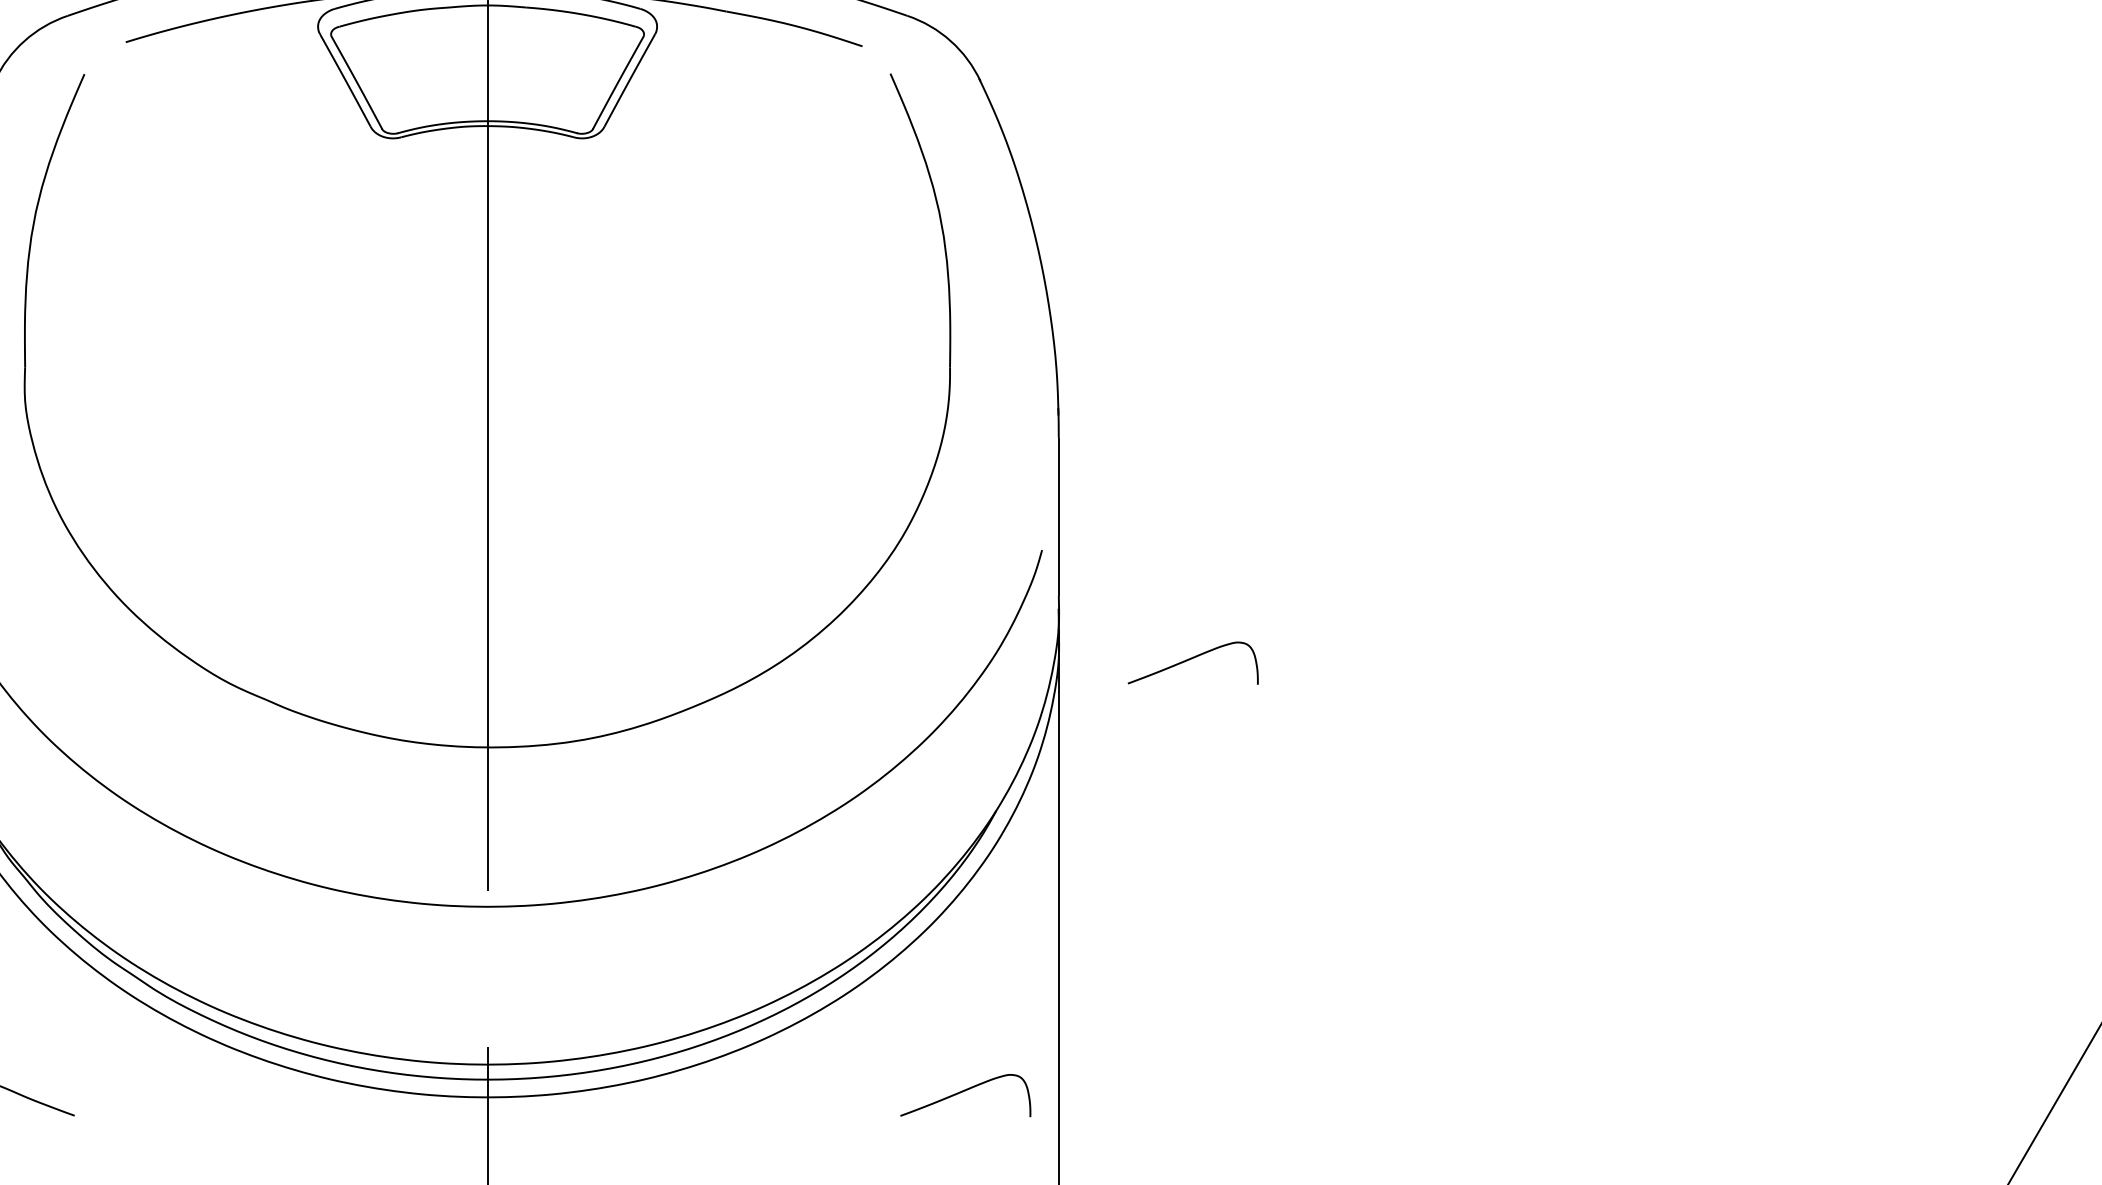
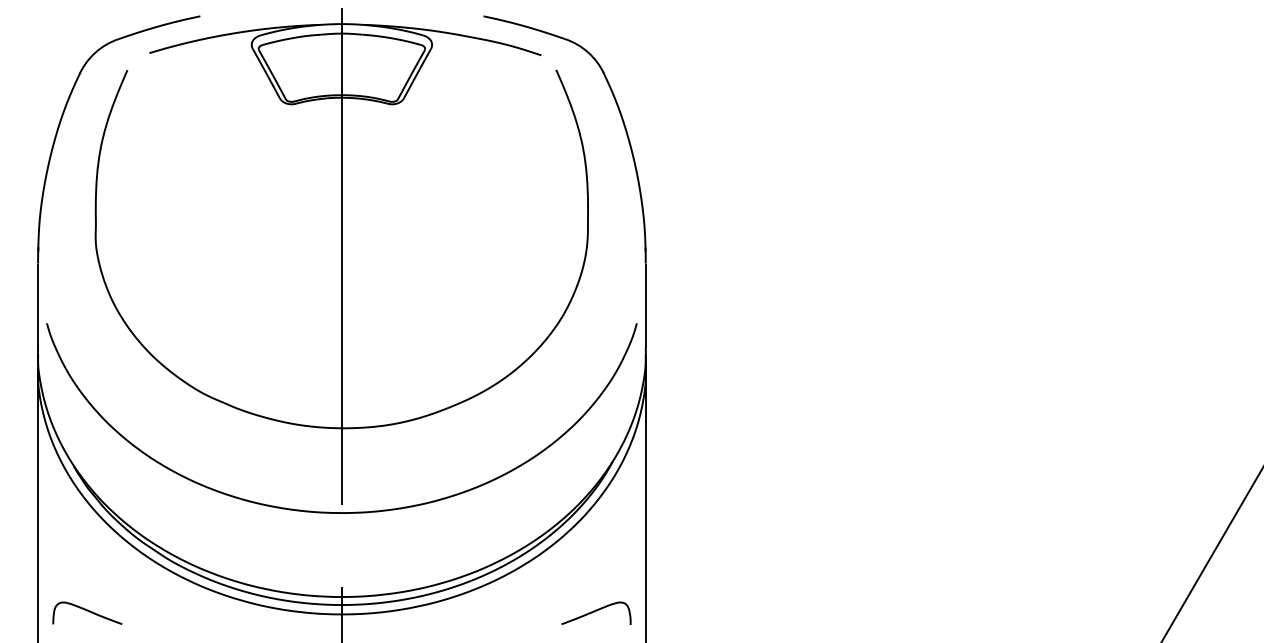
curve: (1193, 659) -> (717, 381), removed

